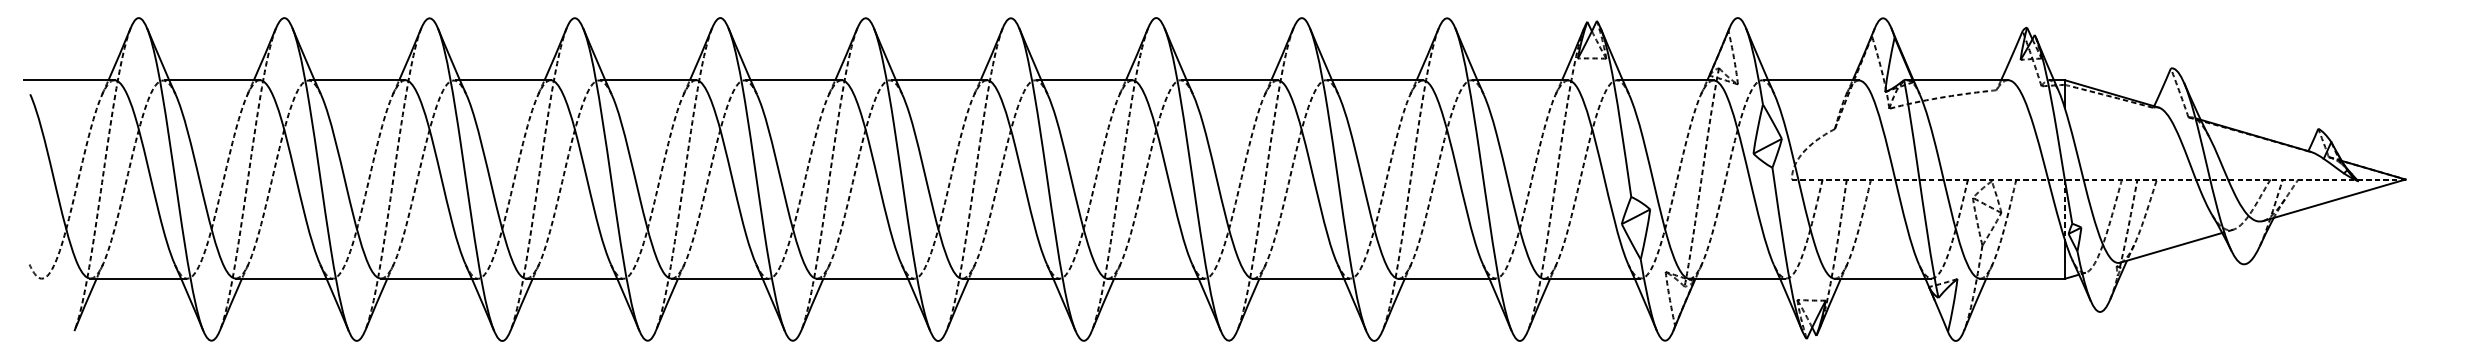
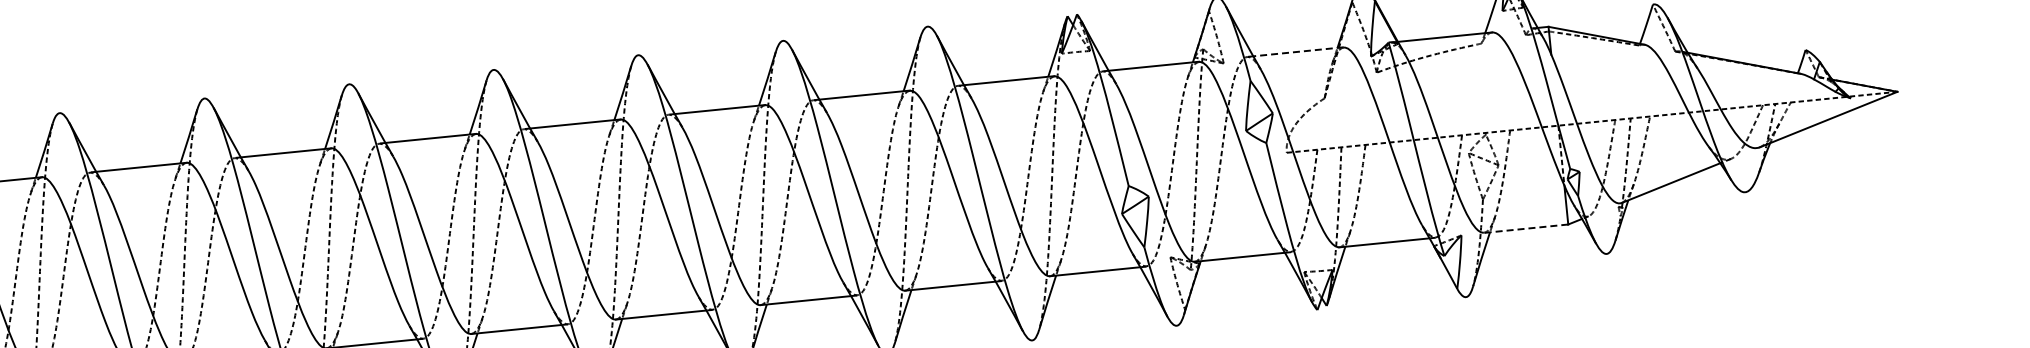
line: (1813, 80) -> (1298, 52), solid -> dashed
line: (2021, 278) -> (1525, 228), solid -> dashed

